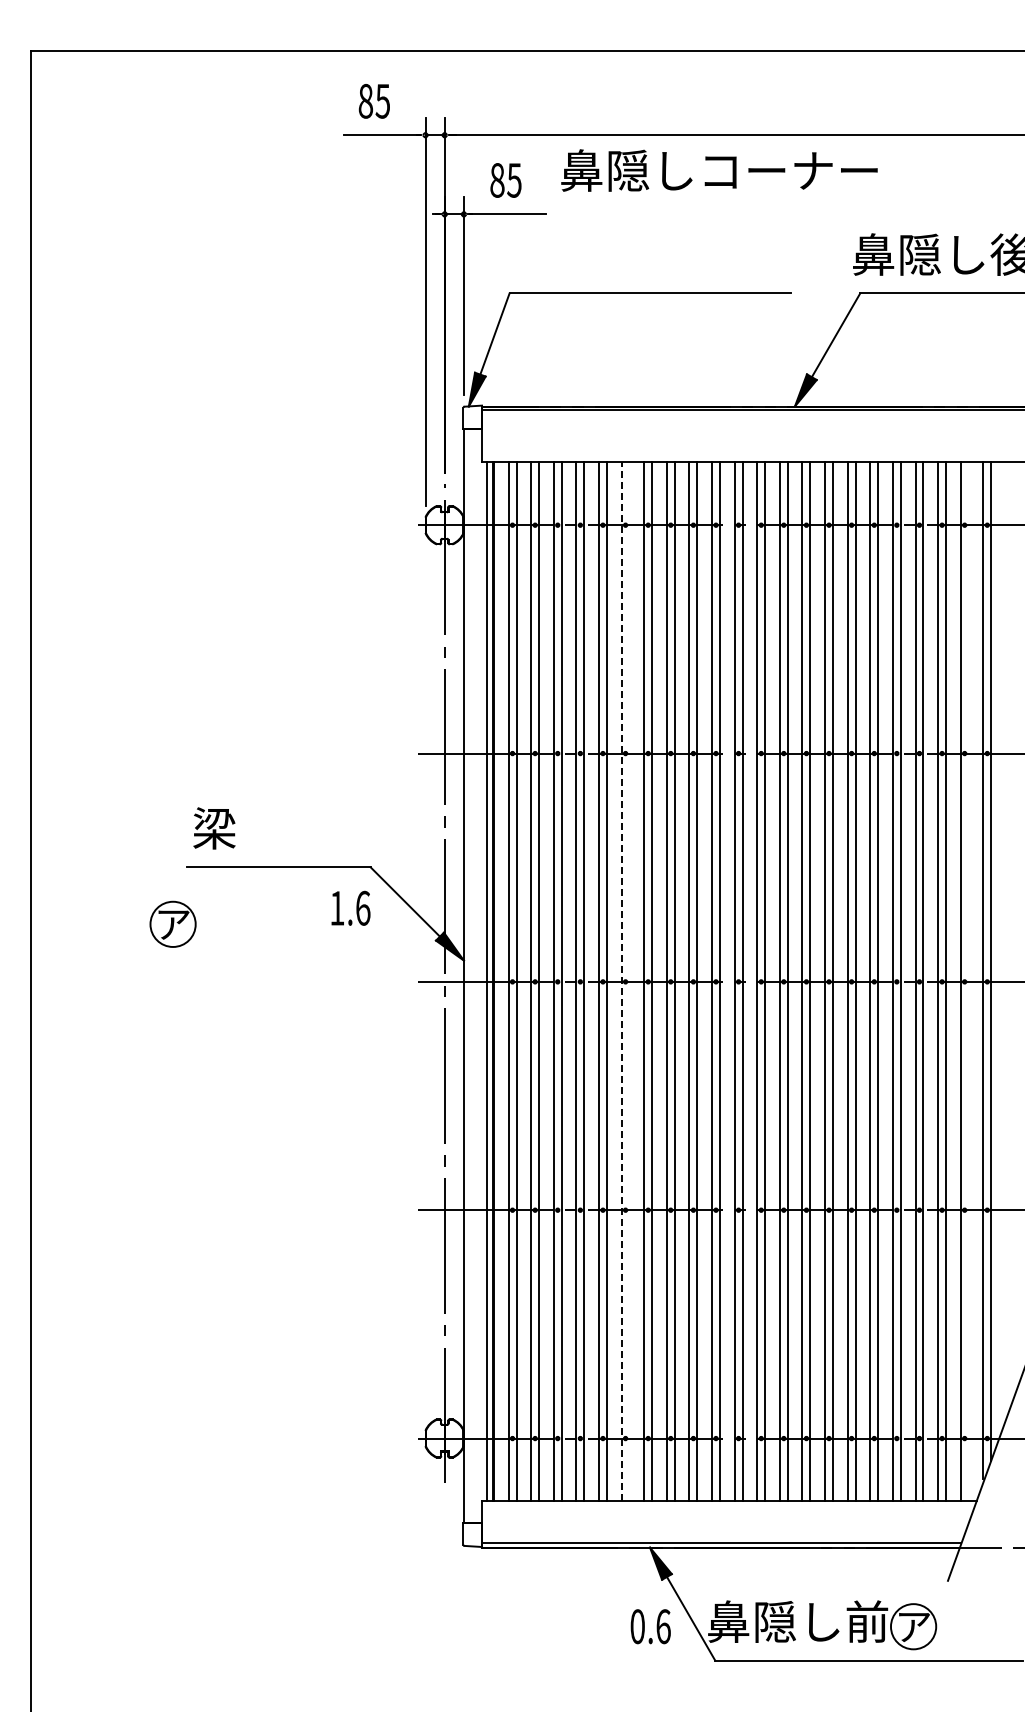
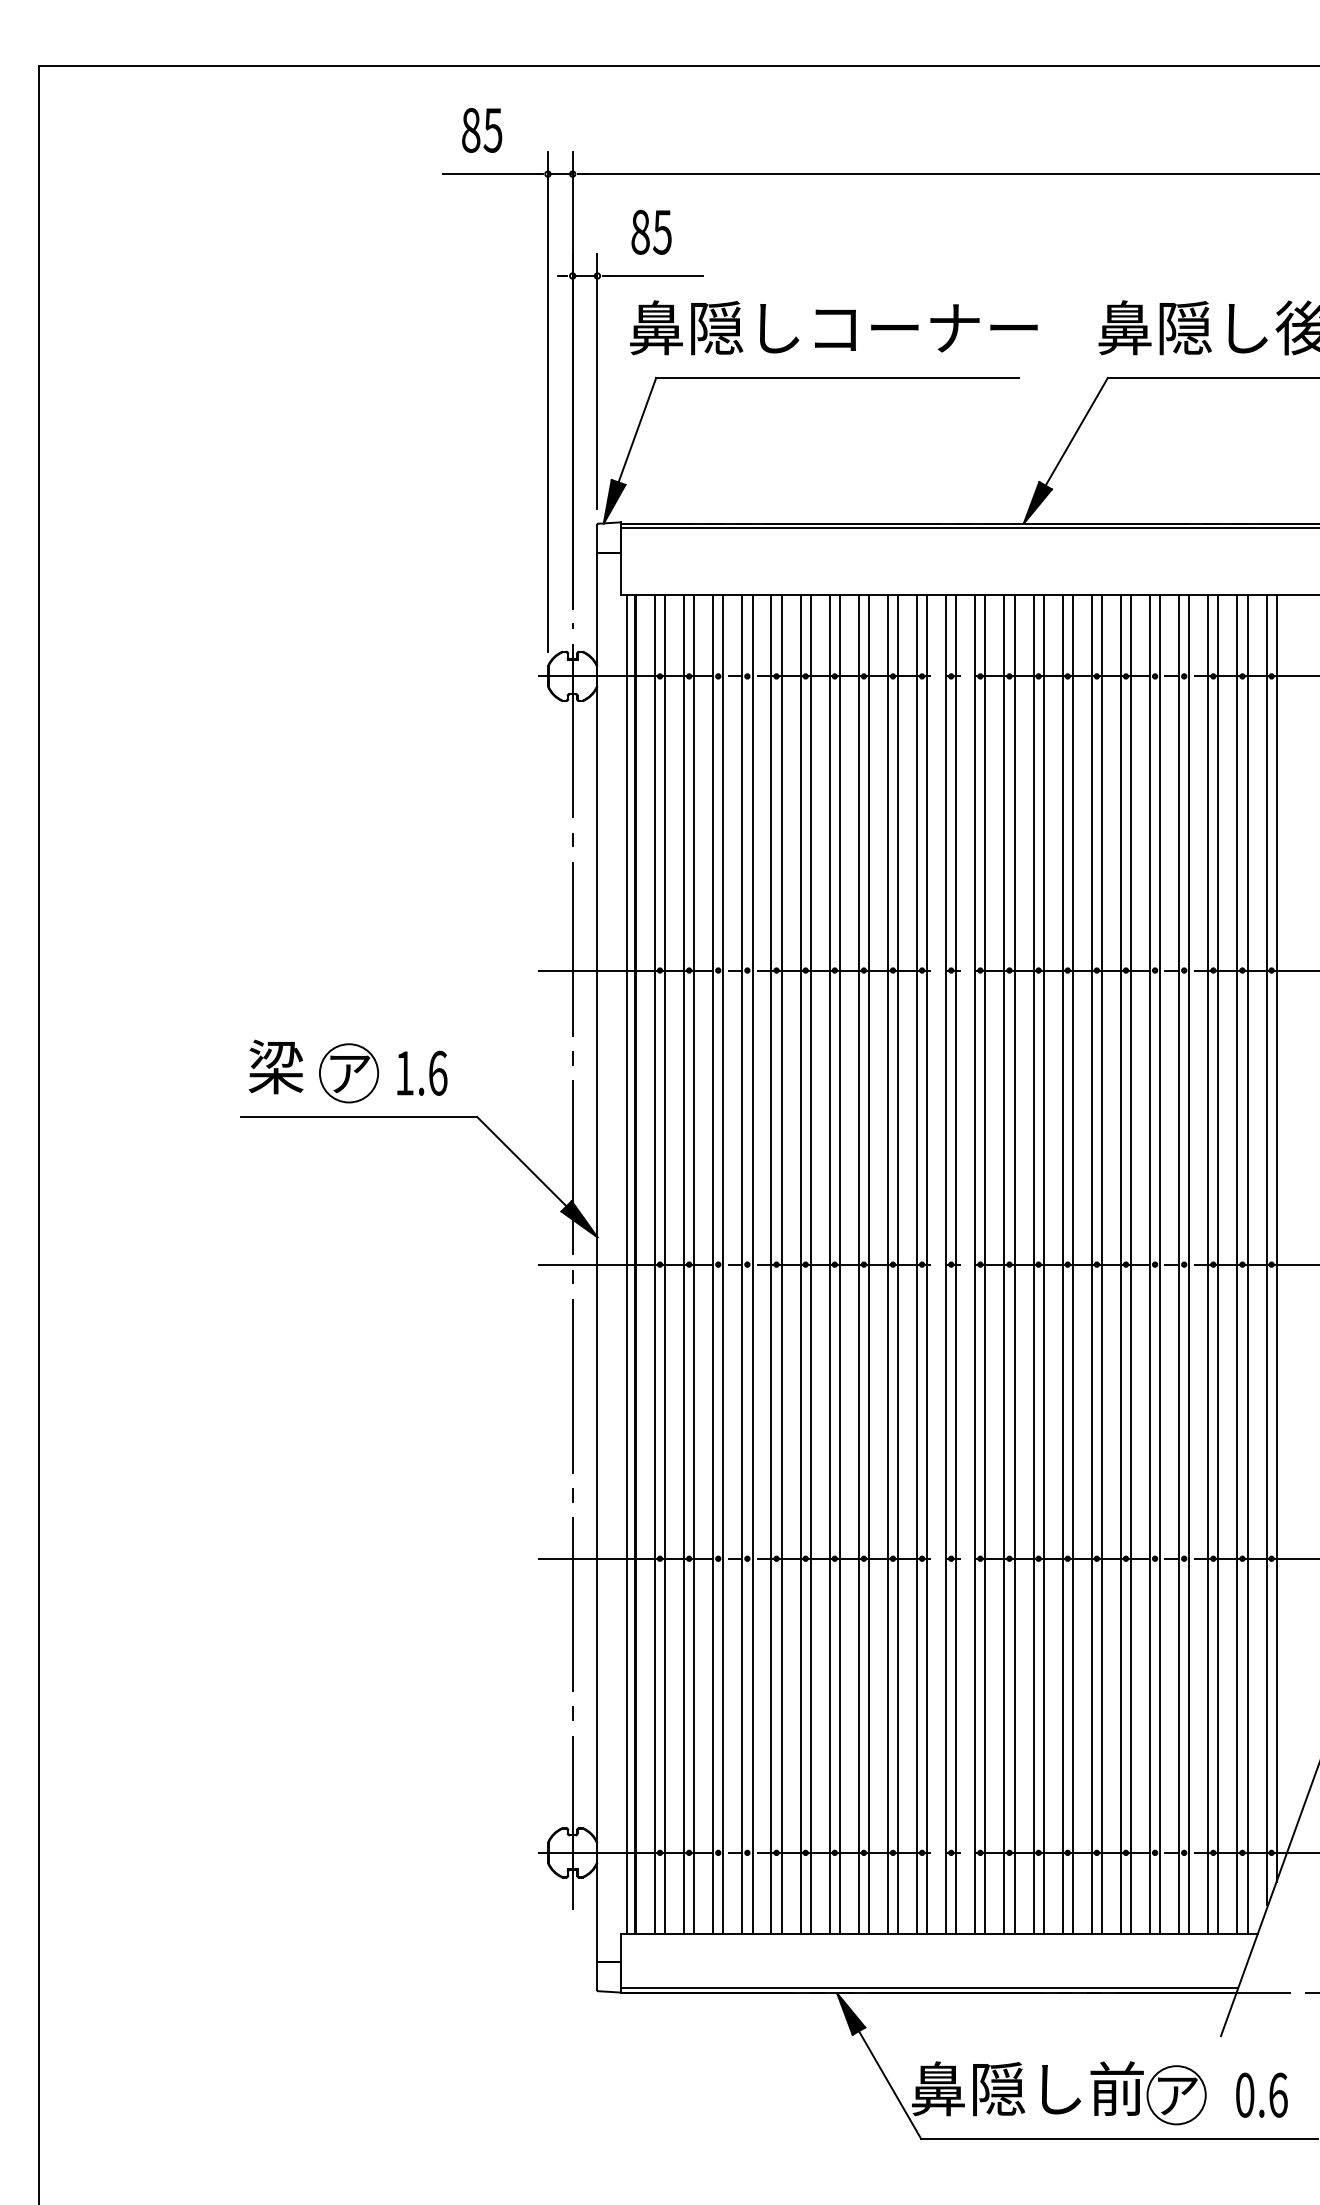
text: (719, 170) -> (833, 327), moved
text: (350, 907) -> (421, 1072), moved
part: (172, 923) -> (348, 1072), moved
line: (621, 981) -> (800, 1264), dashed -> solid
line: (629, 981) -> (810, 1264), added
line: (968, 981) -> (1247, 1264), added
text: (650, 1626) -> (1261, 2094), moved

